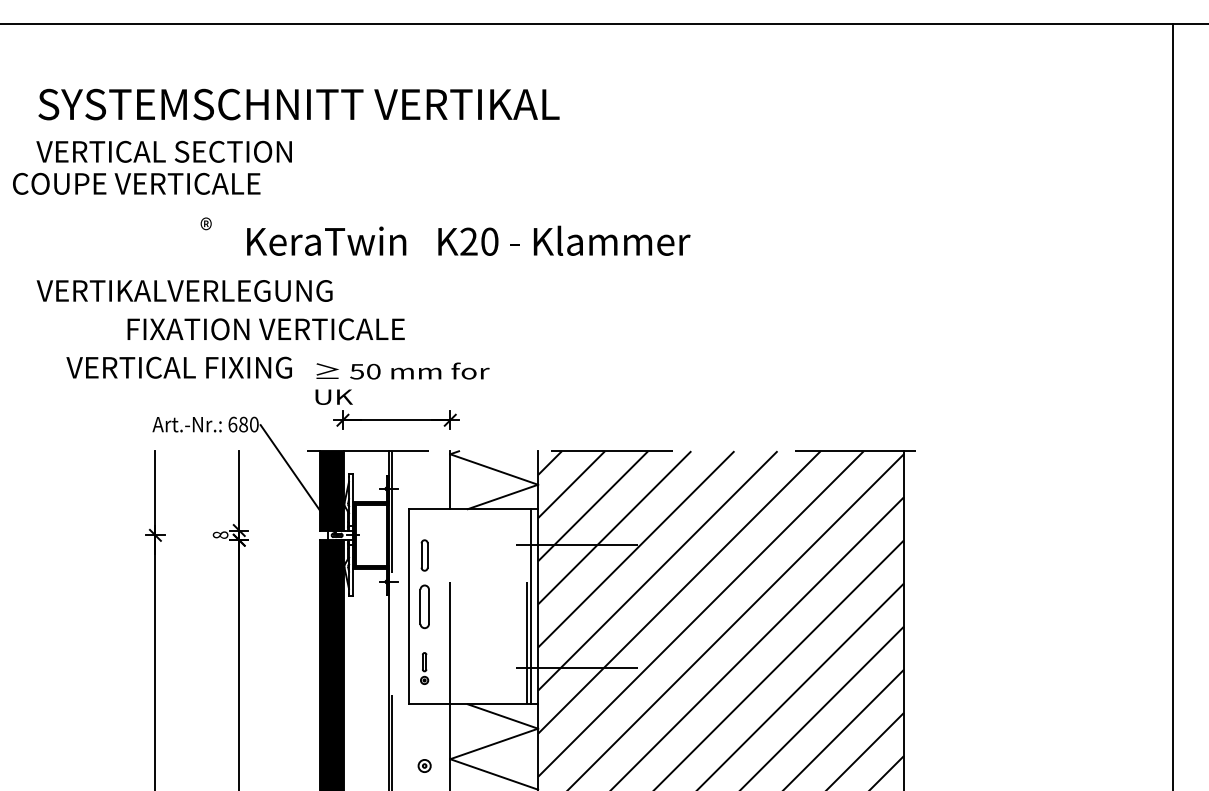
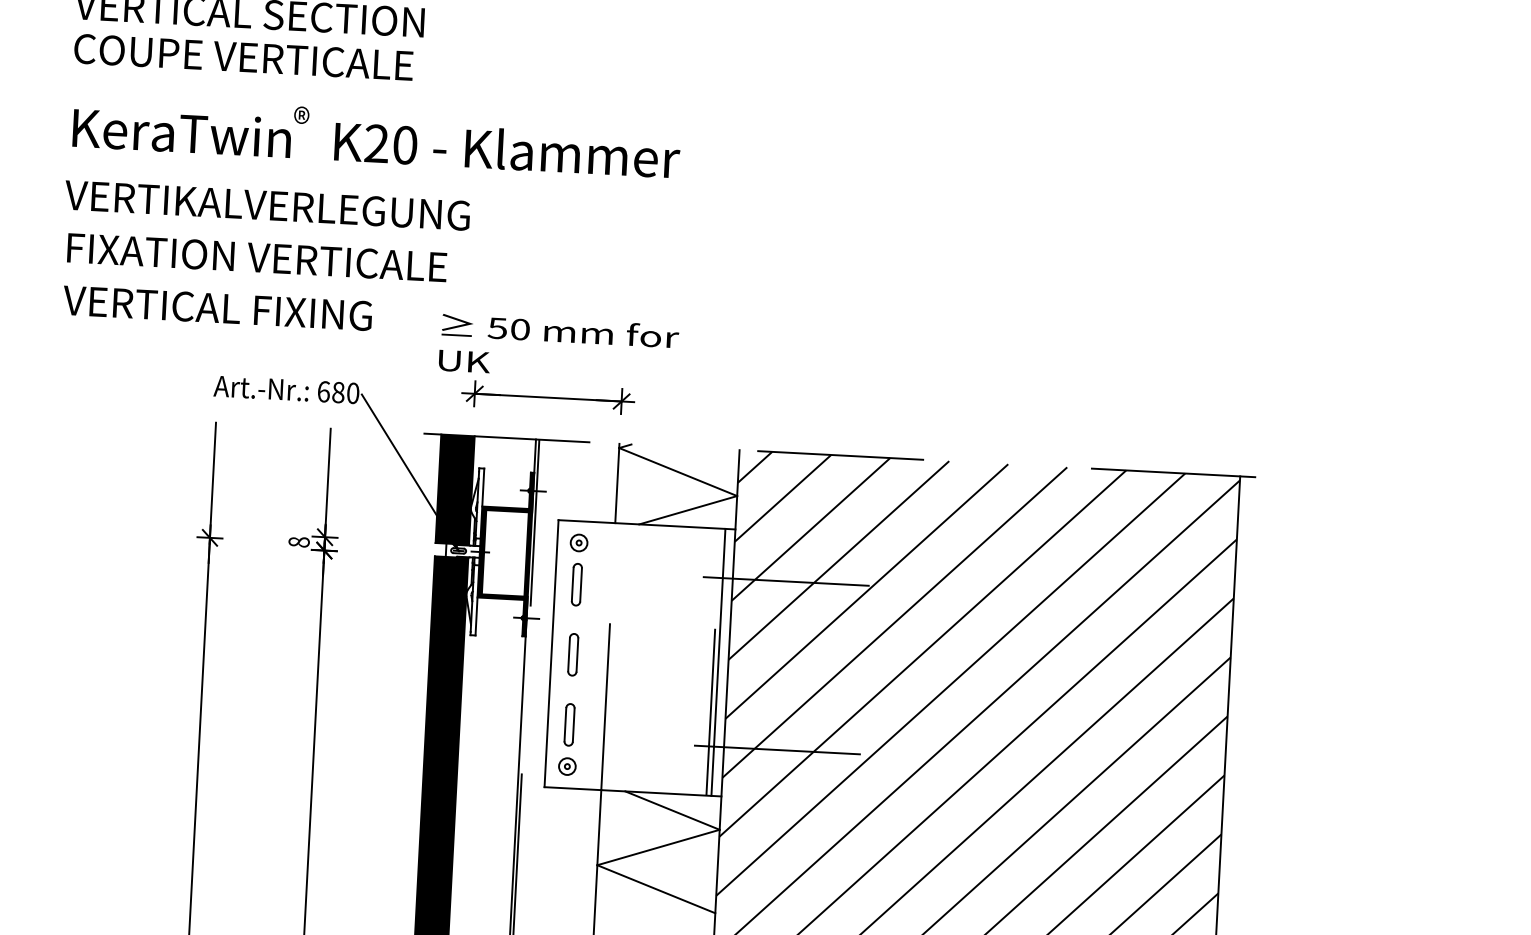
text: (136, 183) -> (243, 56), moved
text: (468, 240) -> (376, 141), moved
text: (265, 329) -> (256, 257), moved
text: (178, 367) -> (216, 307), moved
part: (424, 606) -> (573, 654), size x0.71
part: (424, 668) -> (568, 739), size x1.67
part: (424, 765) -> (578, 542), moved

